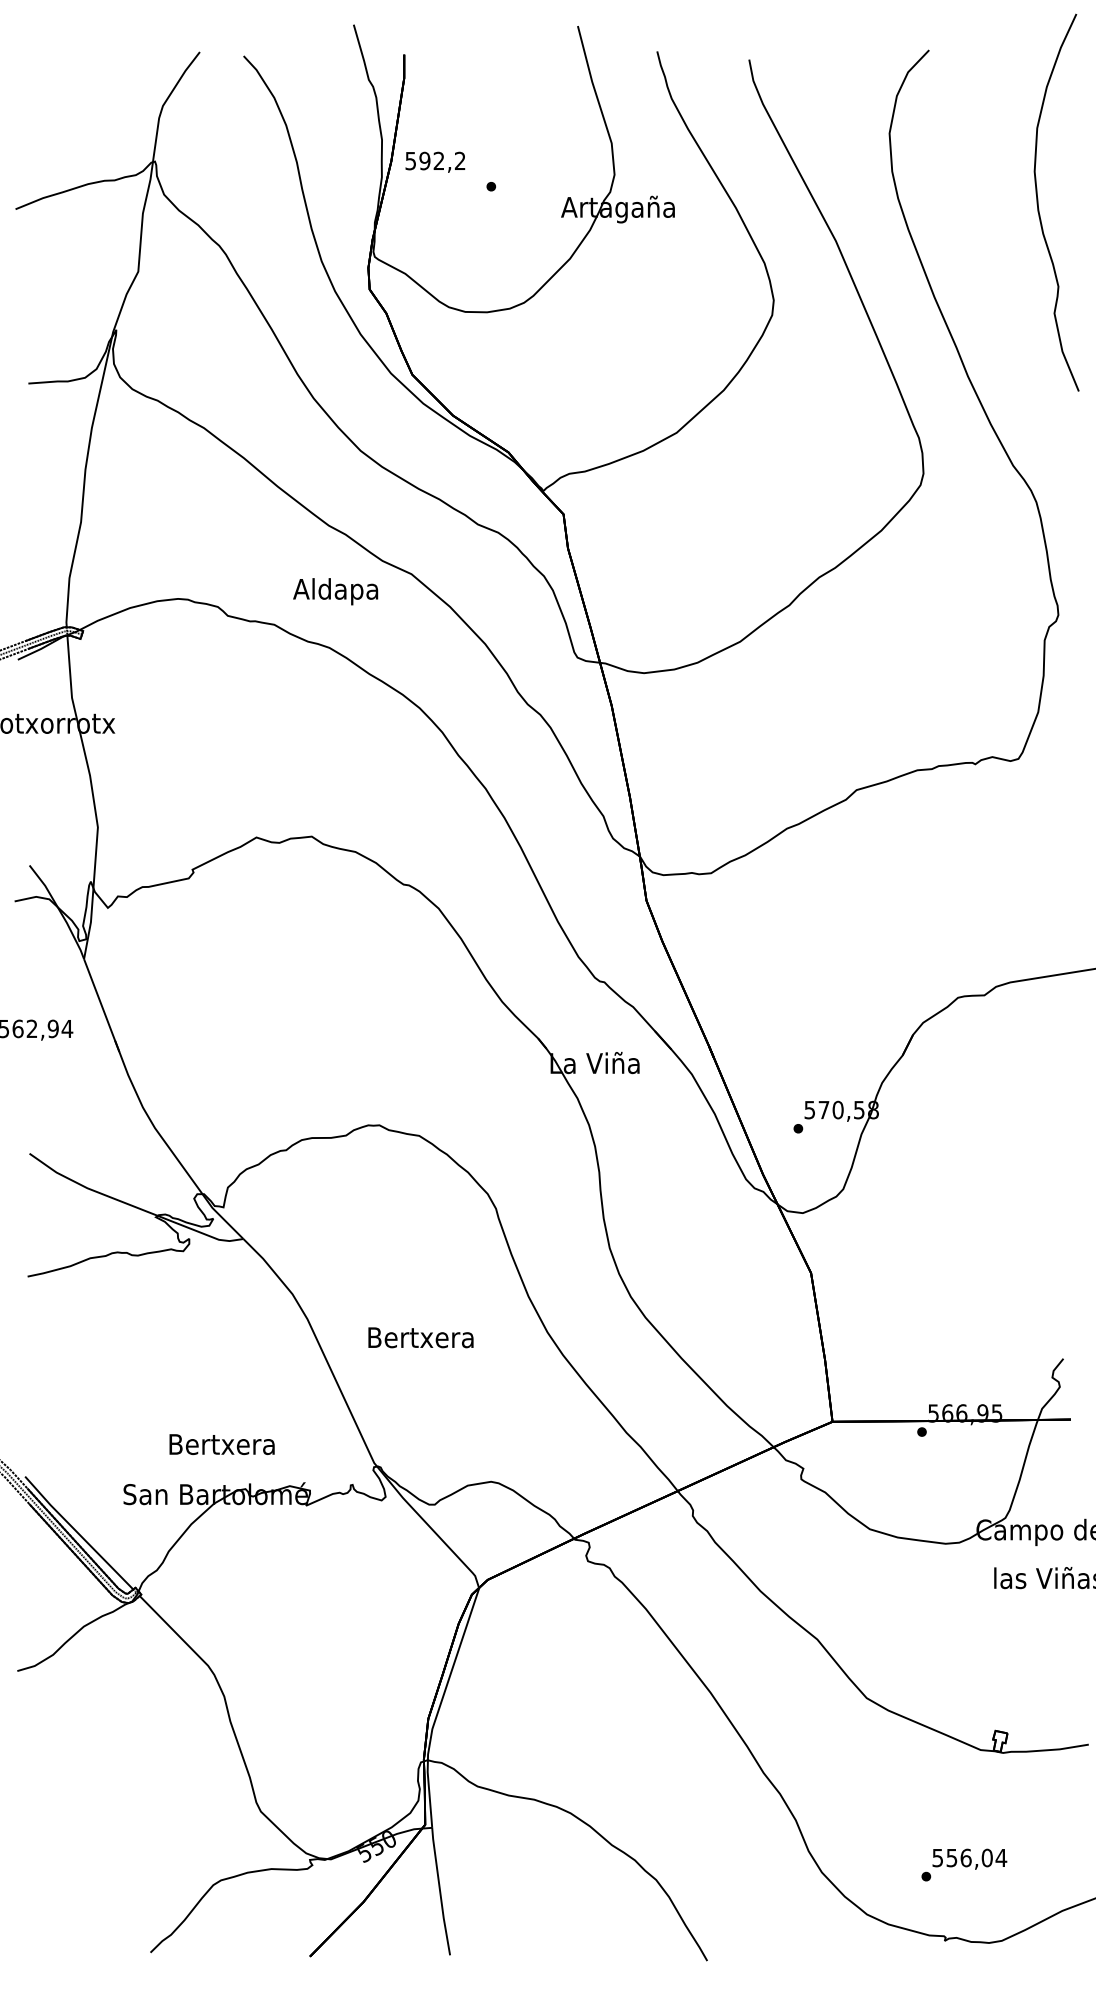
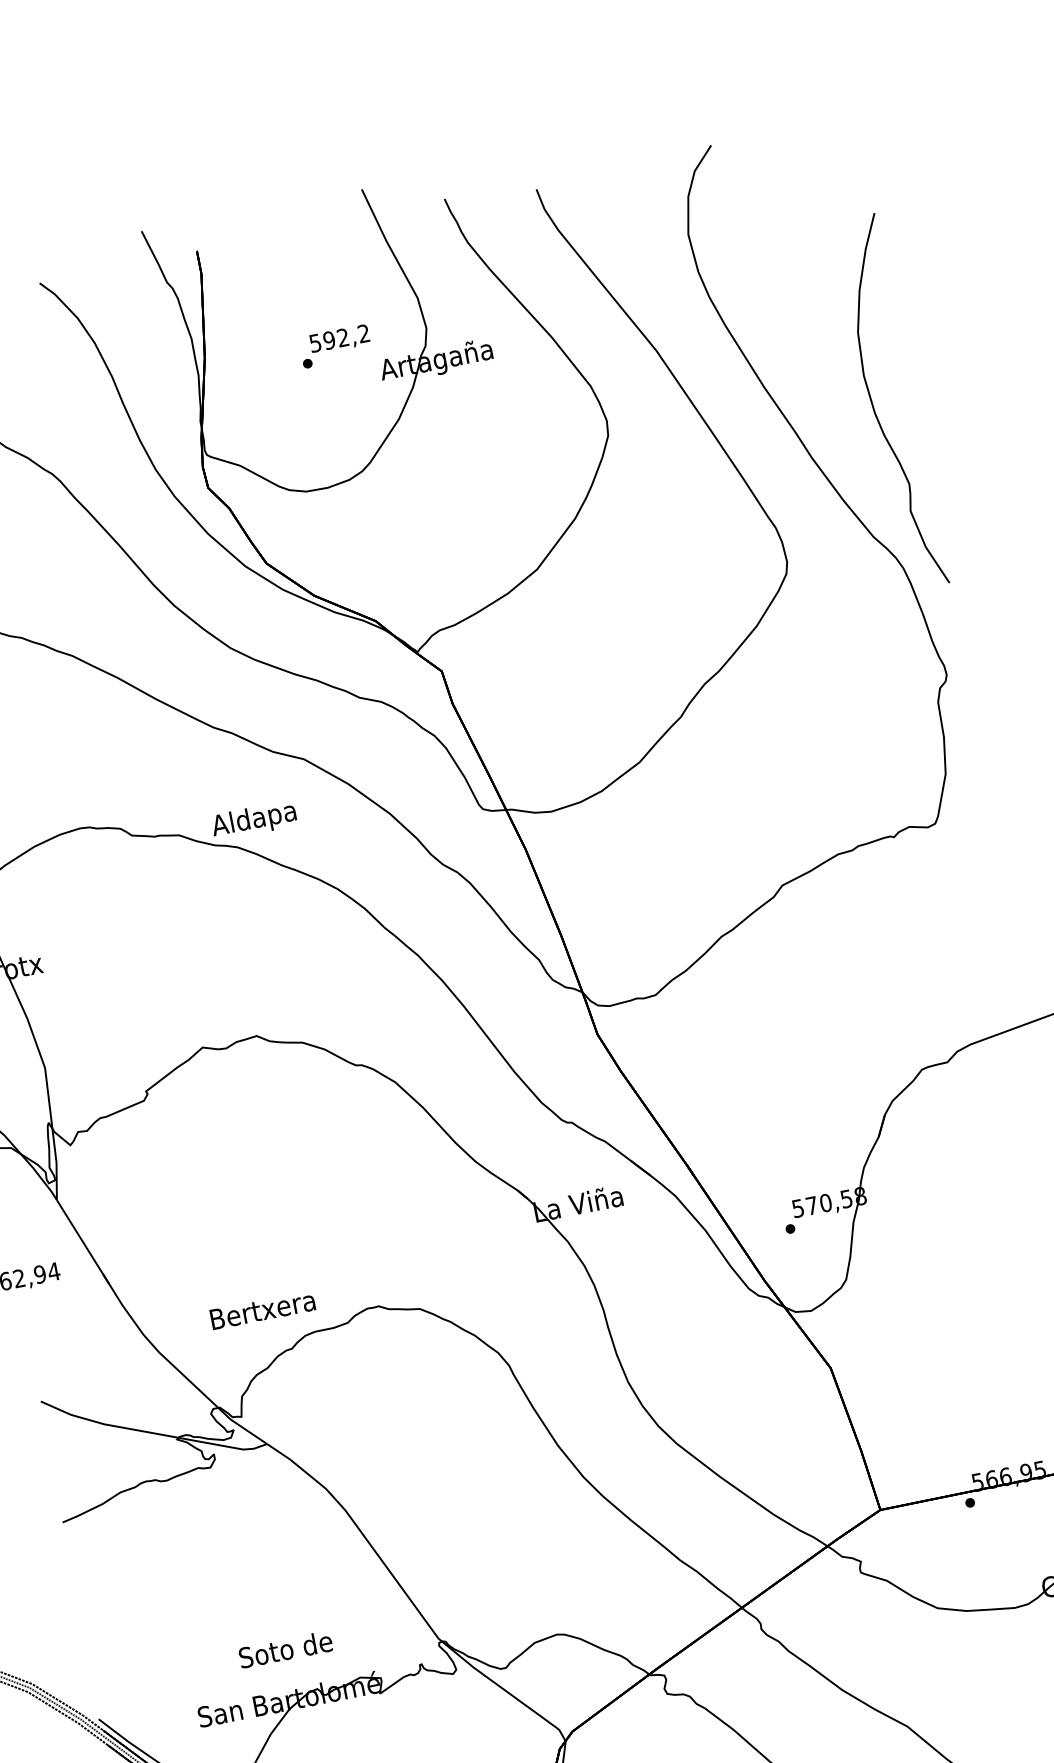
text: (435, 161) -> (339, 338), moved
curve: (1038, 202) -> (873, 405), moved
text: (335, 591) -> (253, 820), moved
text: (420, 1337) -> (262, 1309), moved
text: (221, 1444) -> (285, 1649), Bertxera -> Soto de

